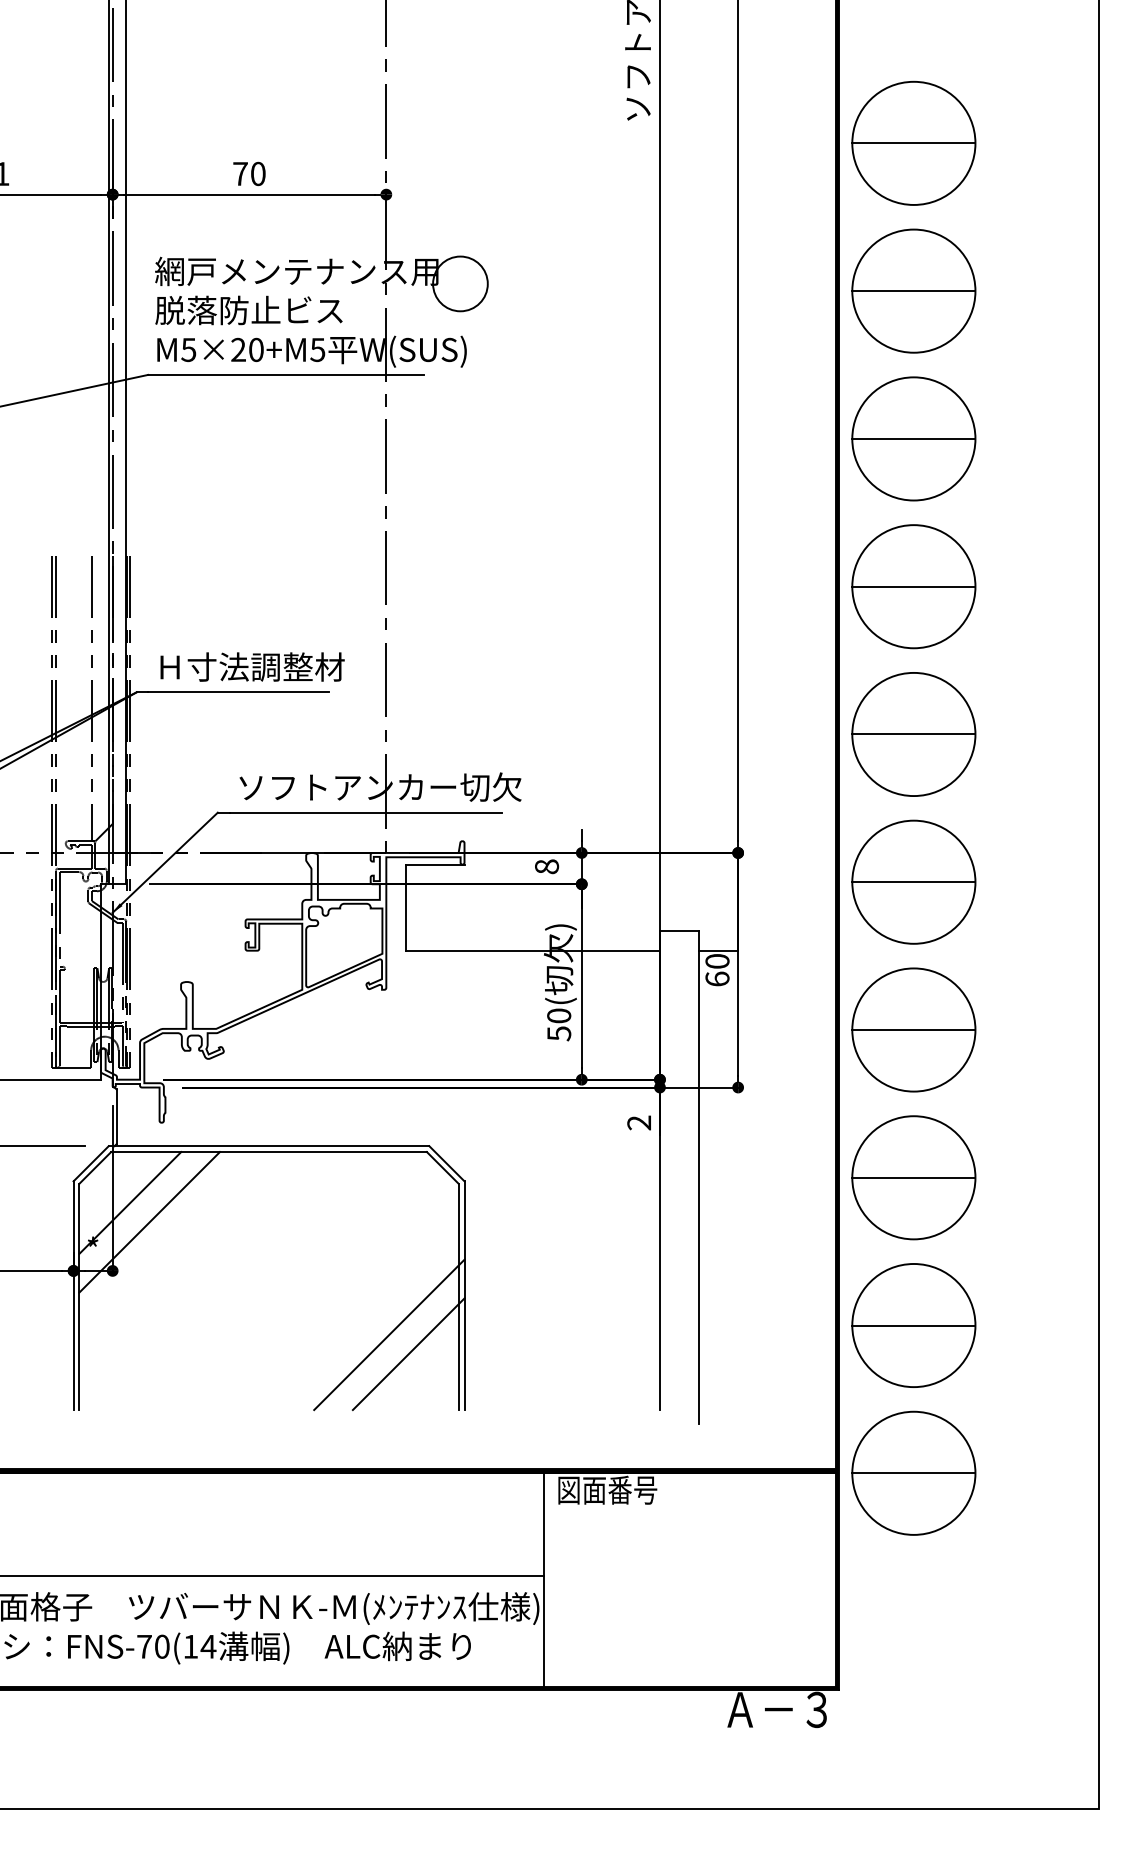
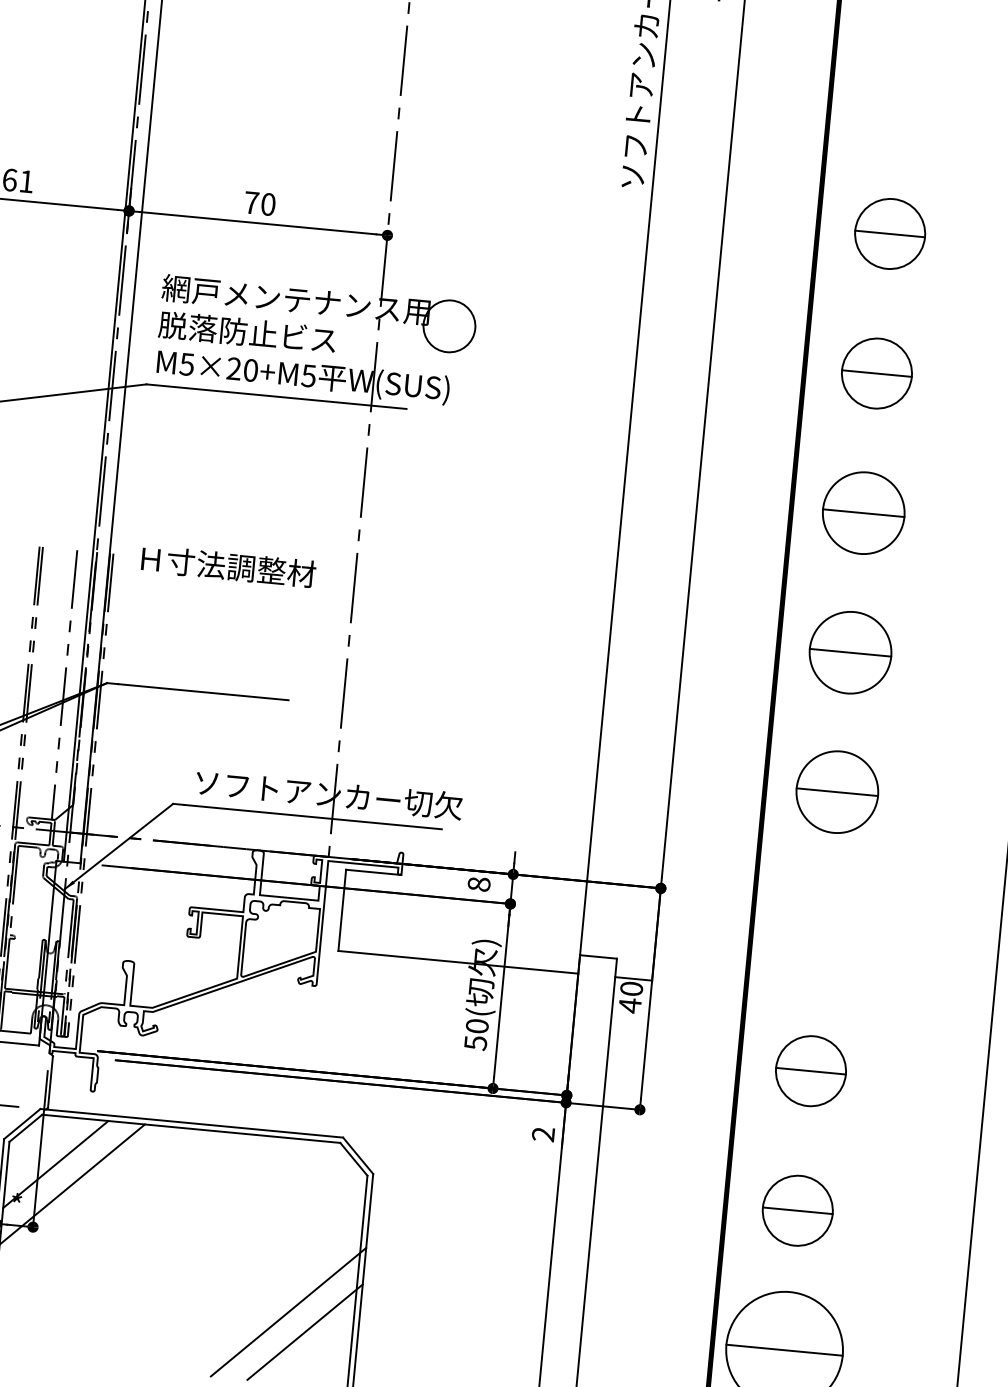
part: (913, 142) -> (889, 233), size x0.6
part: (913, 290) -> (876, 372), size x0.6
part: (913, 438) -> (863, 512), size x0.7
part: (913, 586) -> (850, 652), size x0.7
text: (252, 666) -> (228, 566), moved
part: (913, 734) -> (836, 792), size x0.7
part: (913, 881) -> (823, 930), removed
text: (717, 979) -> (630, 1005), 60 -> 40
part: (913, 1029) -> (810, 1070), size x0.6
part: (913, 1177) -> (797, 1210), size x0.6

